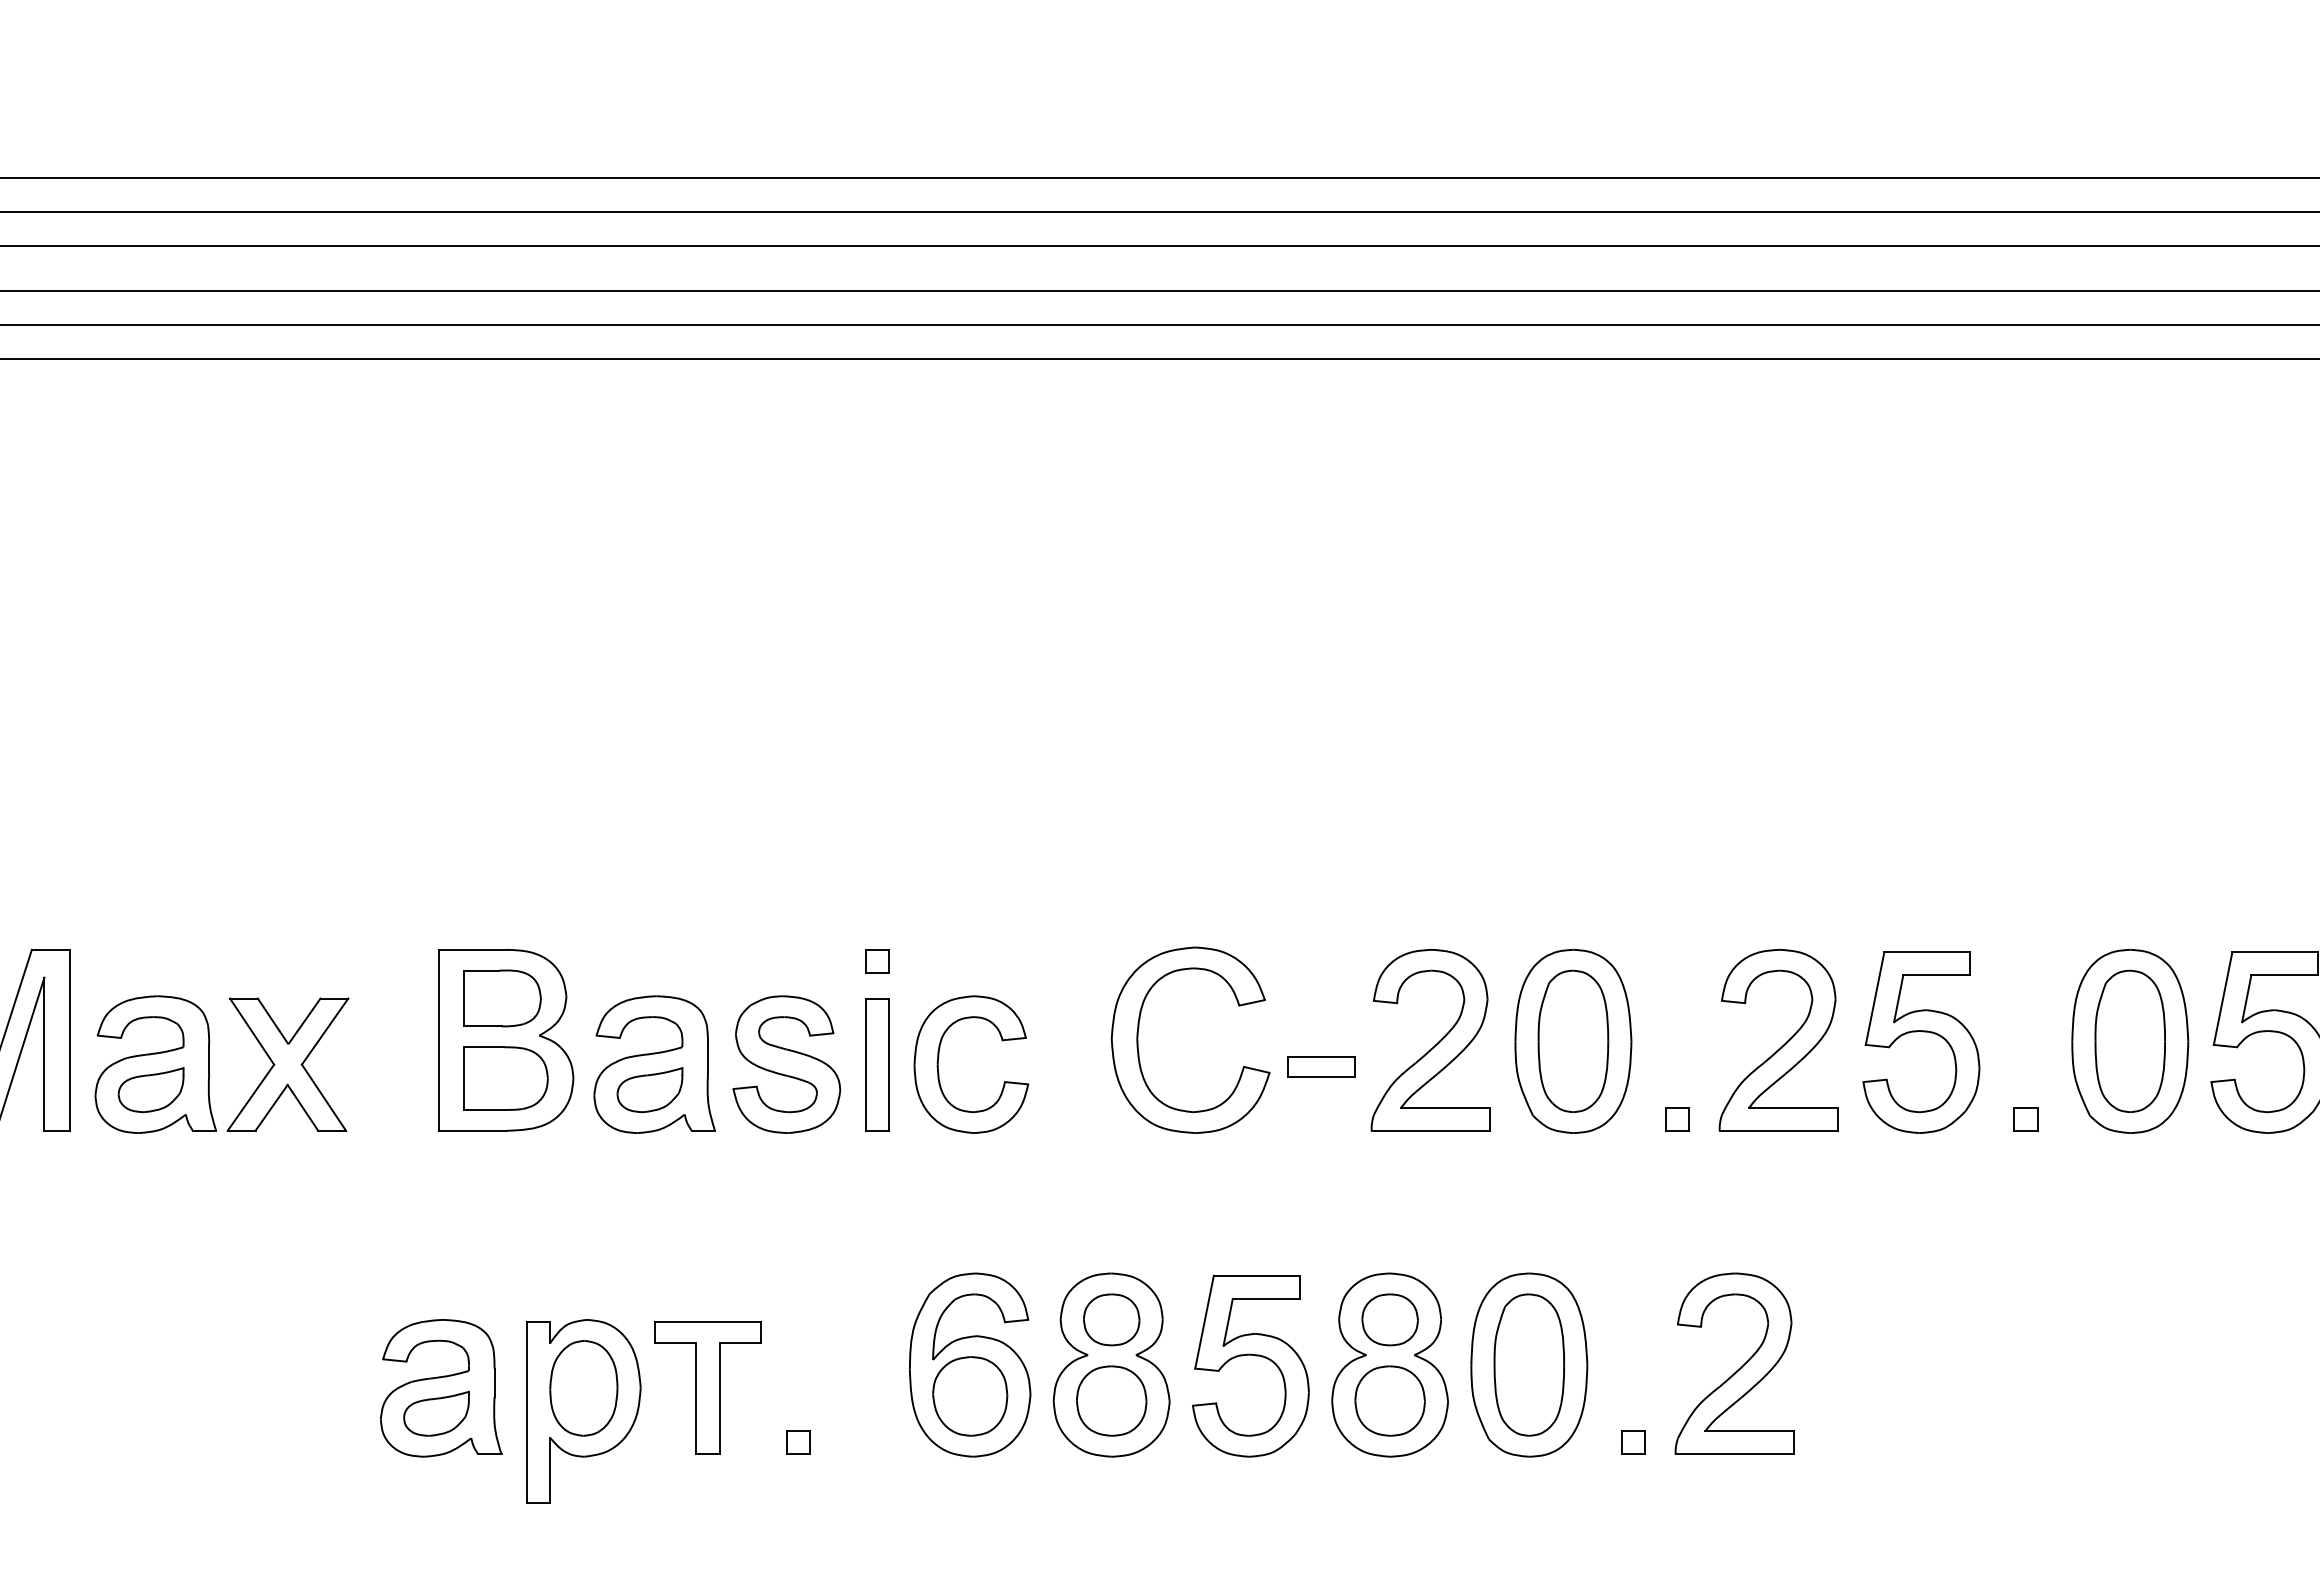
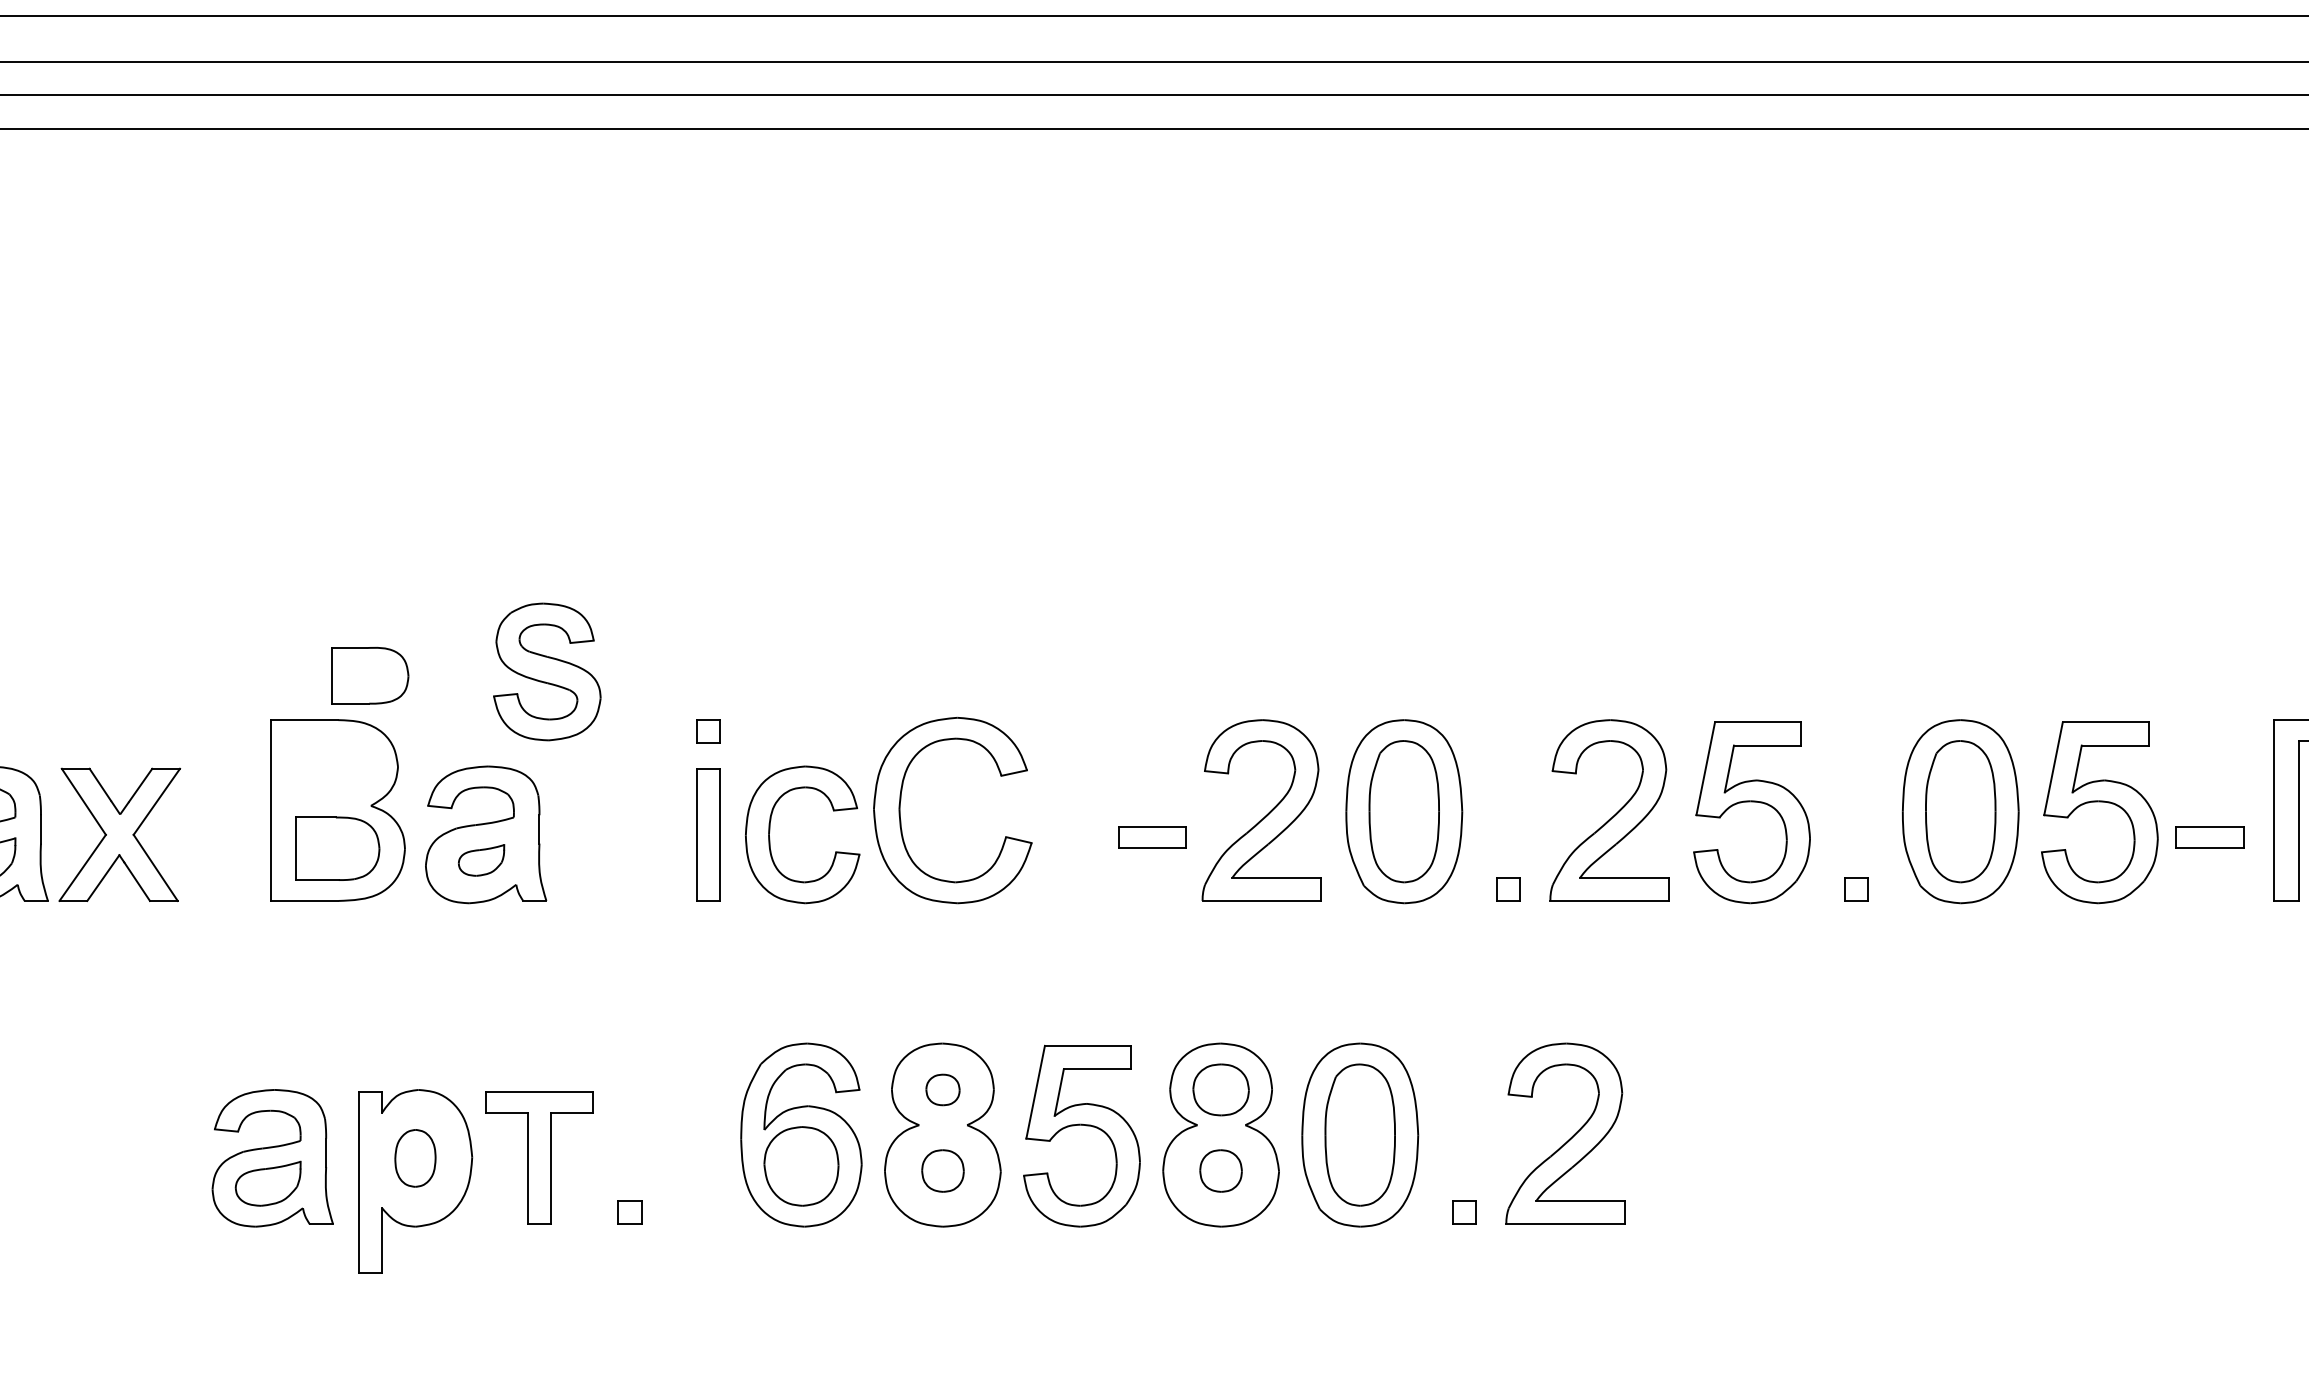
part: (502, 998) -> (370, 675), moved
part: (1138, 1039) -> (900, 809), moved
part: (786, 1064) -> (546, 671), moved
part: (649, 1090) -> (481, 860), size x0.7
part: (1111, 1319) -> (942, 1089), size x0.6
part: (583, 1388) -> (415, 1158), size x0.6
part: (1111, 1400) -> (942, 1170), size x0.6
part: (1389, 1400) -> (1220, 1170), size x0.6

